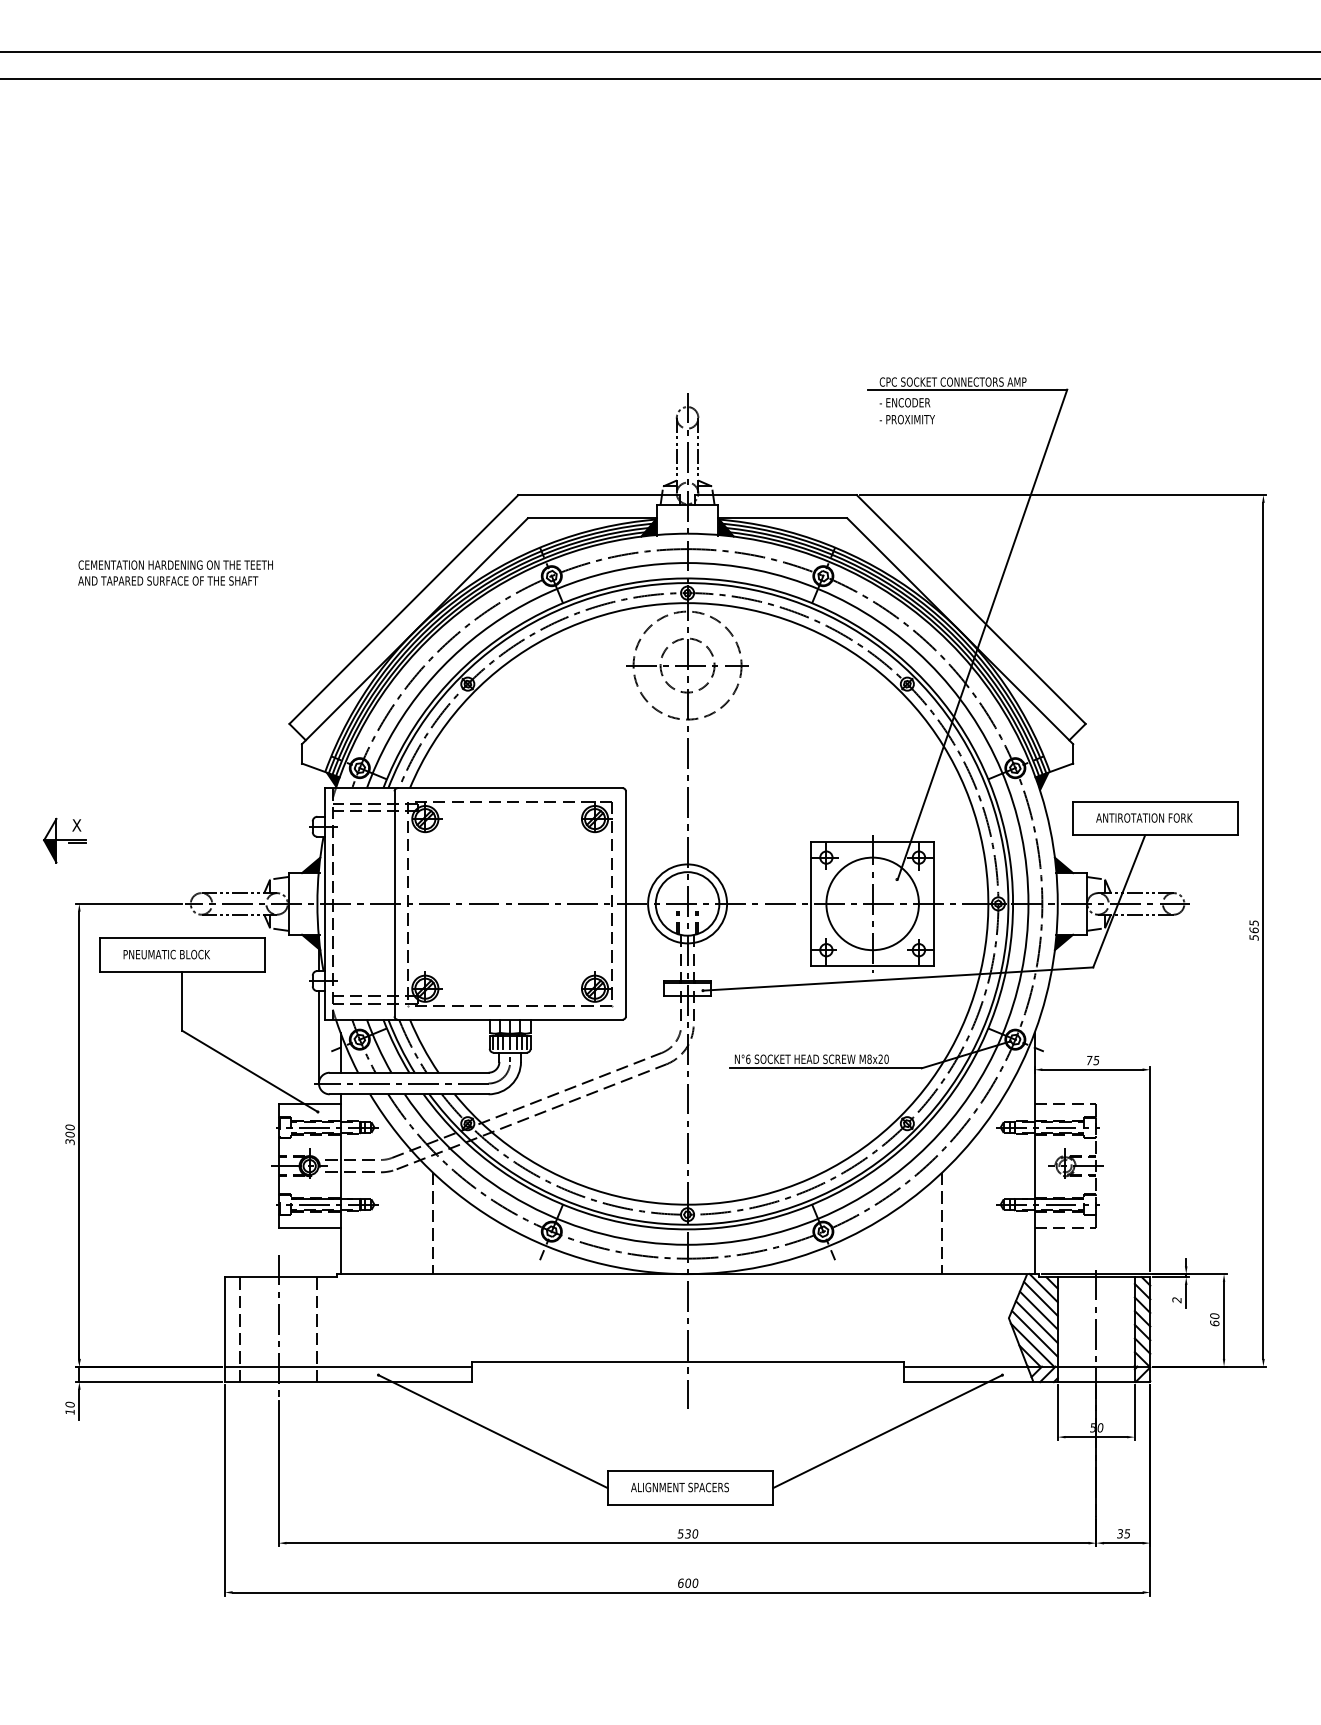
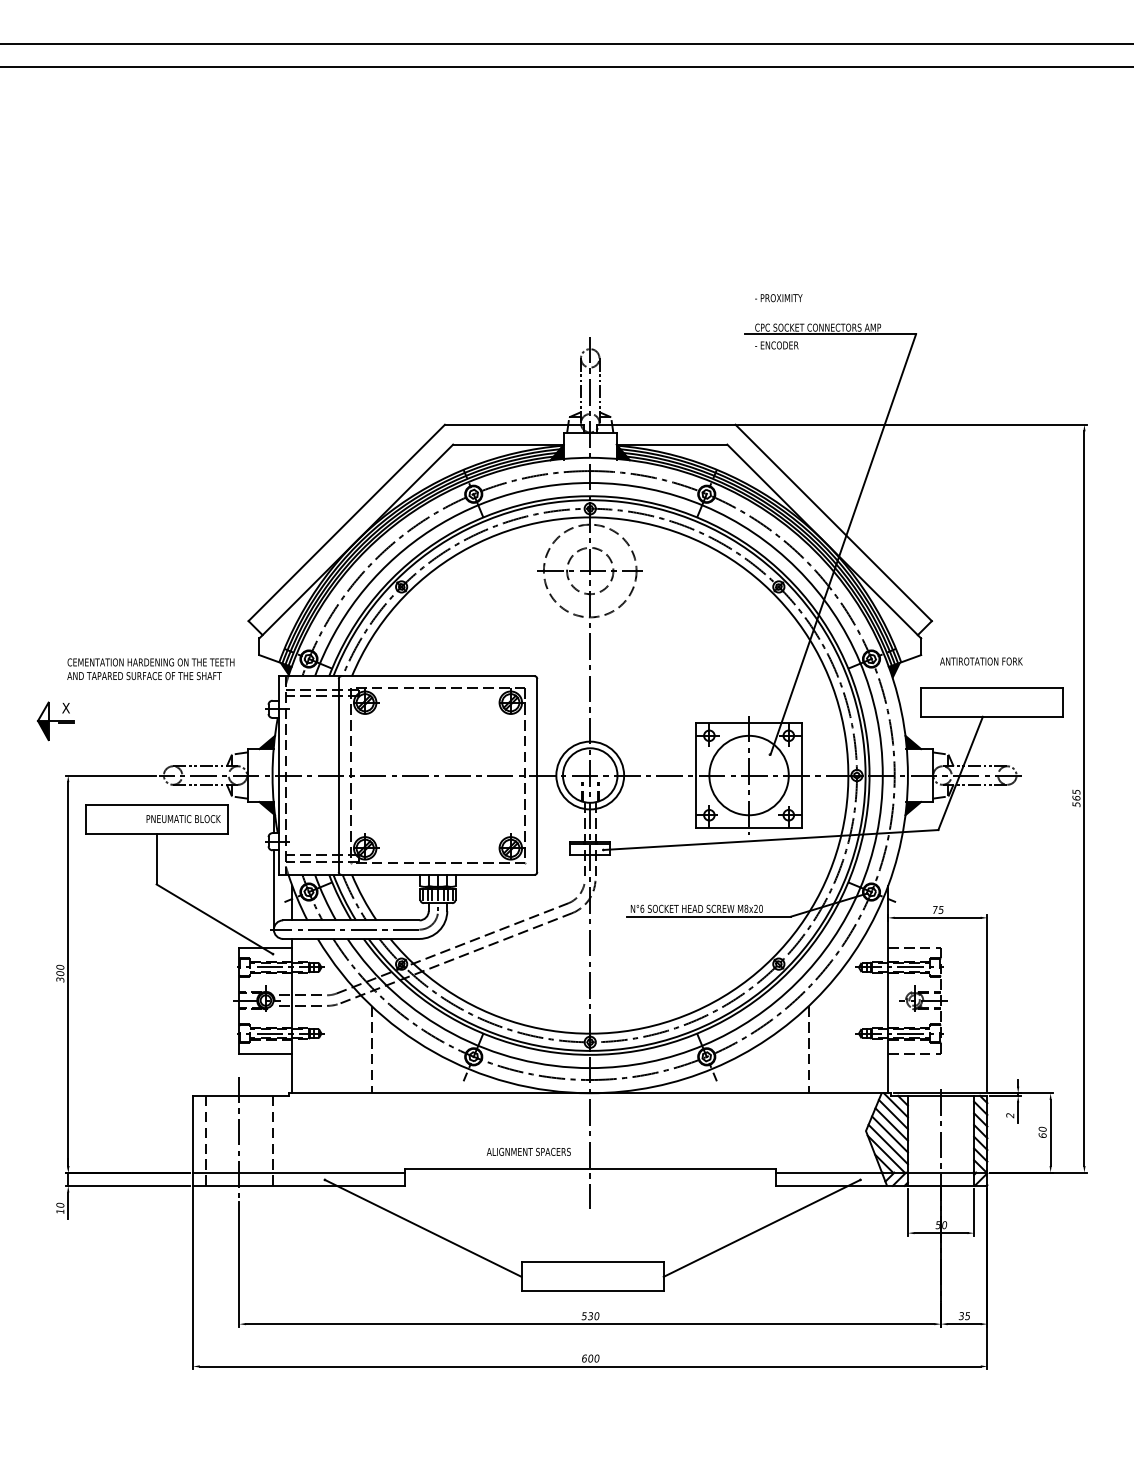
text: (906, 419) -> (778, 298), moved
text: (175, 572) -> (150, 668), moved
text: (1144, 817) -> (981, 661), moved
text: (166, 954) -> (183, 818), moved
text: (679, 1487) -> (528, 1151), moved

